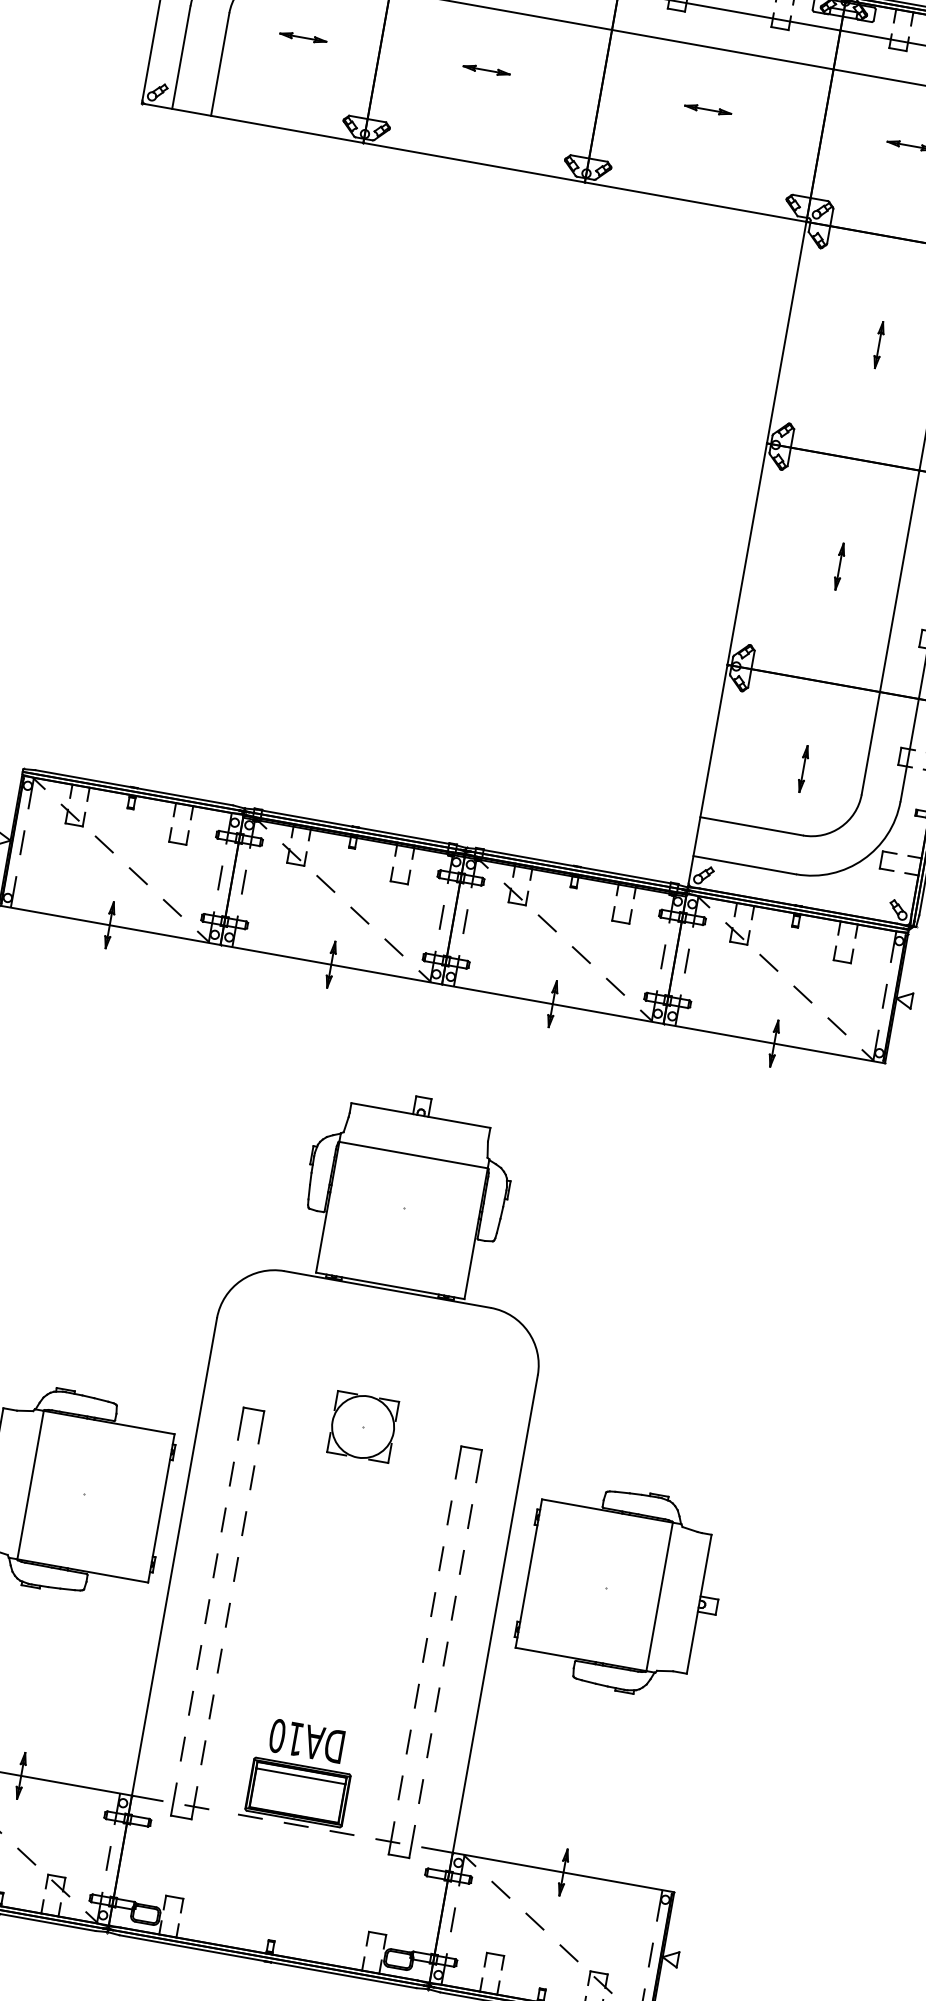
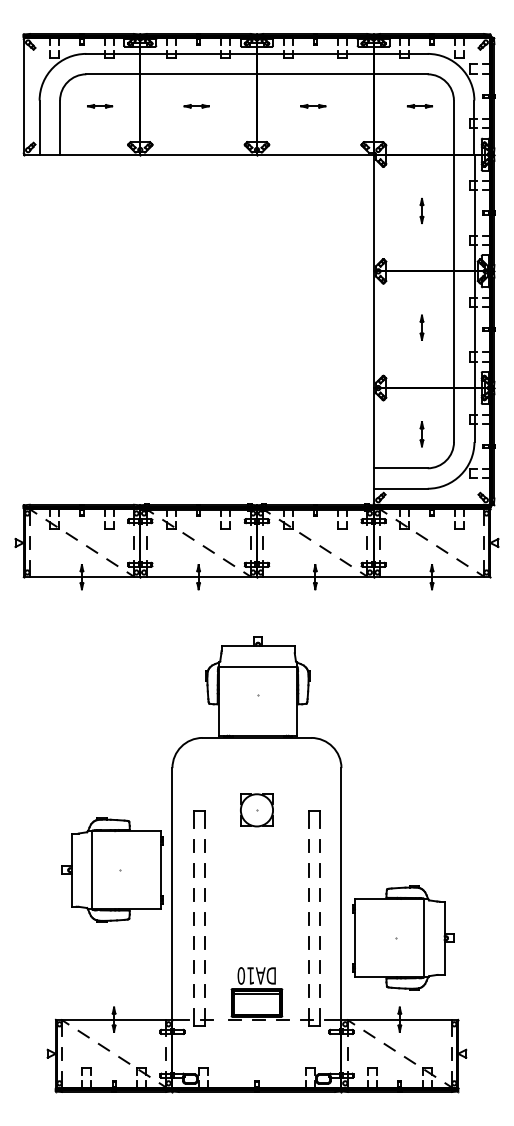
part: (621, 1588) -> (403, 937), moved

